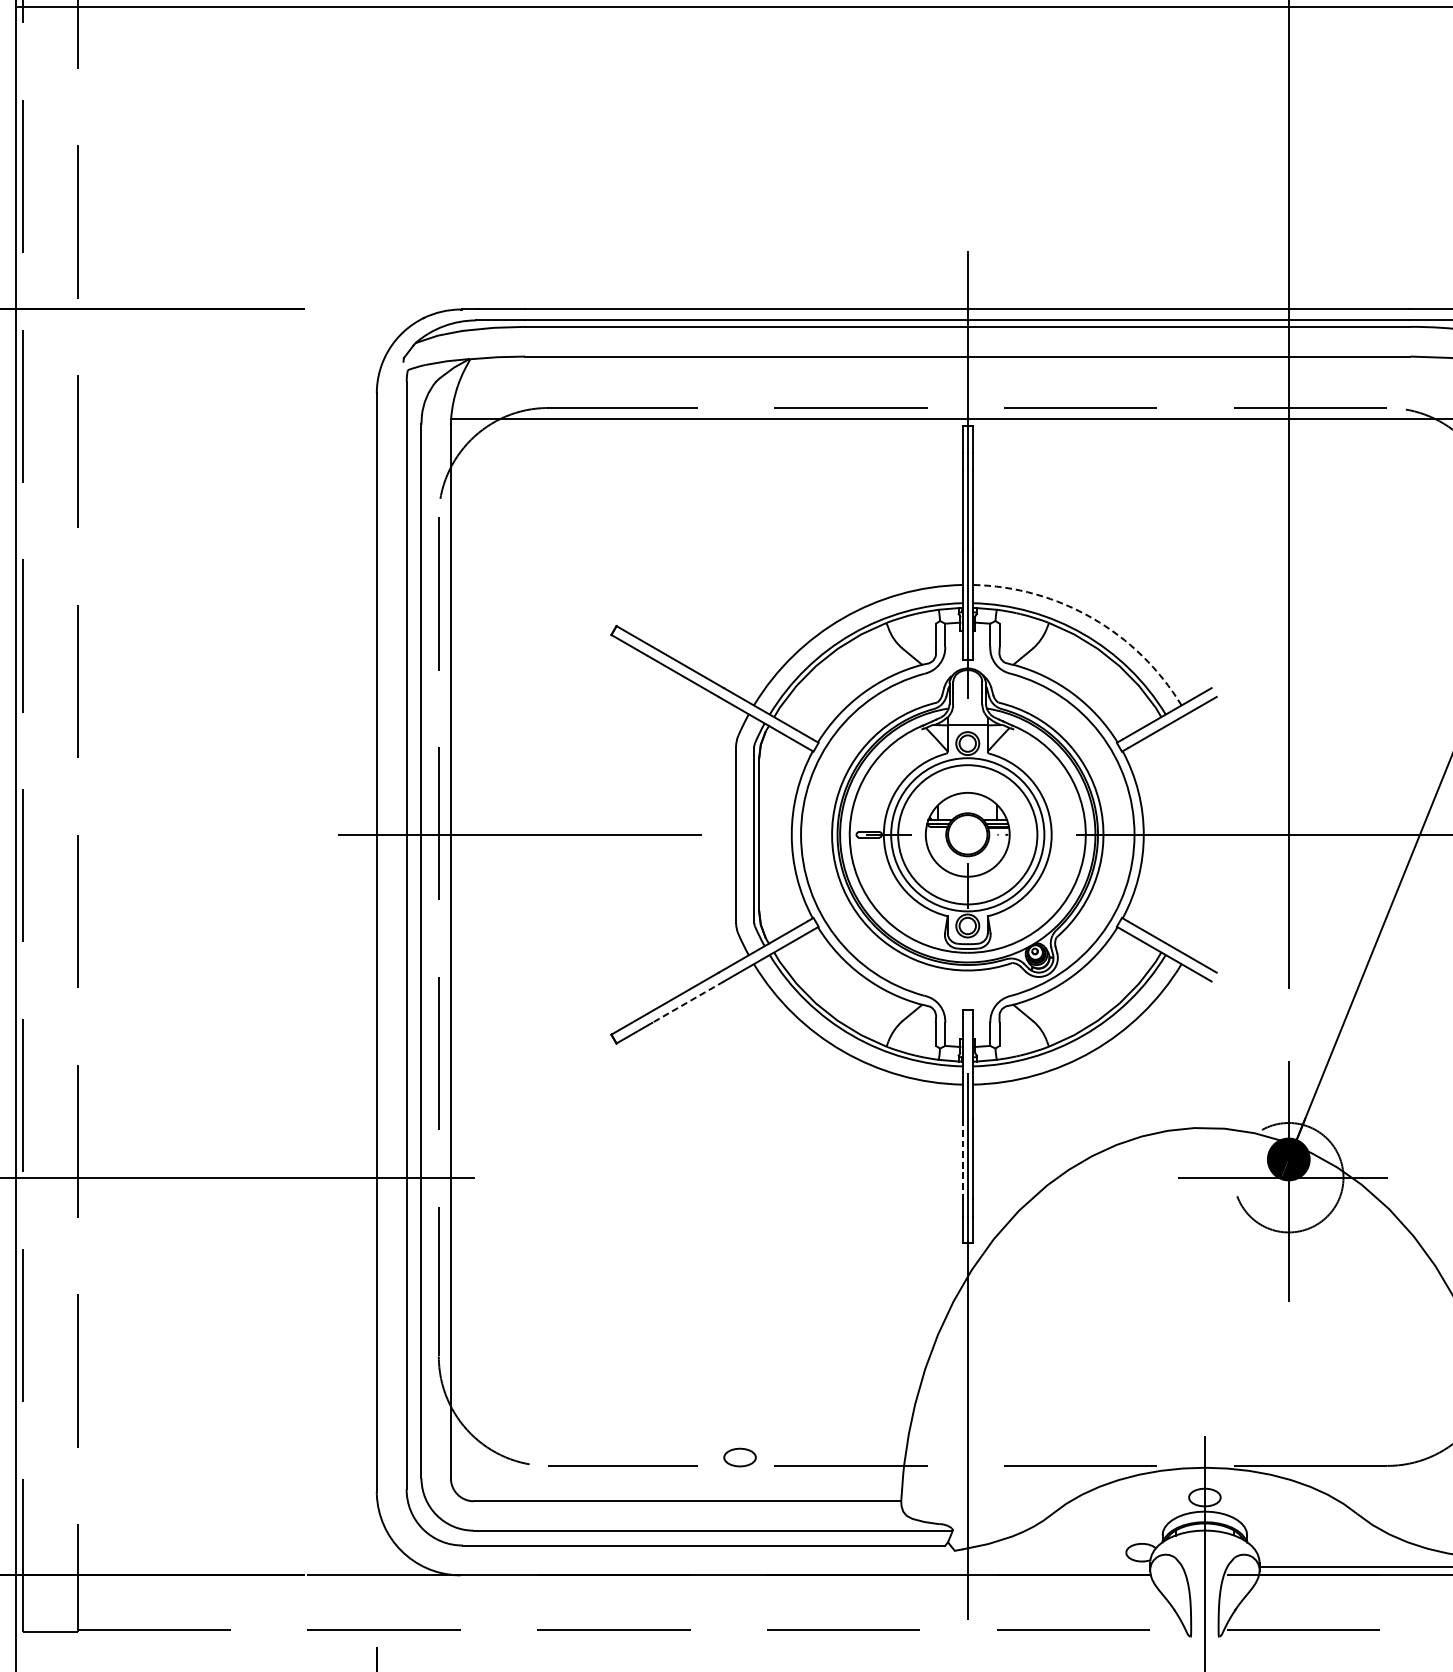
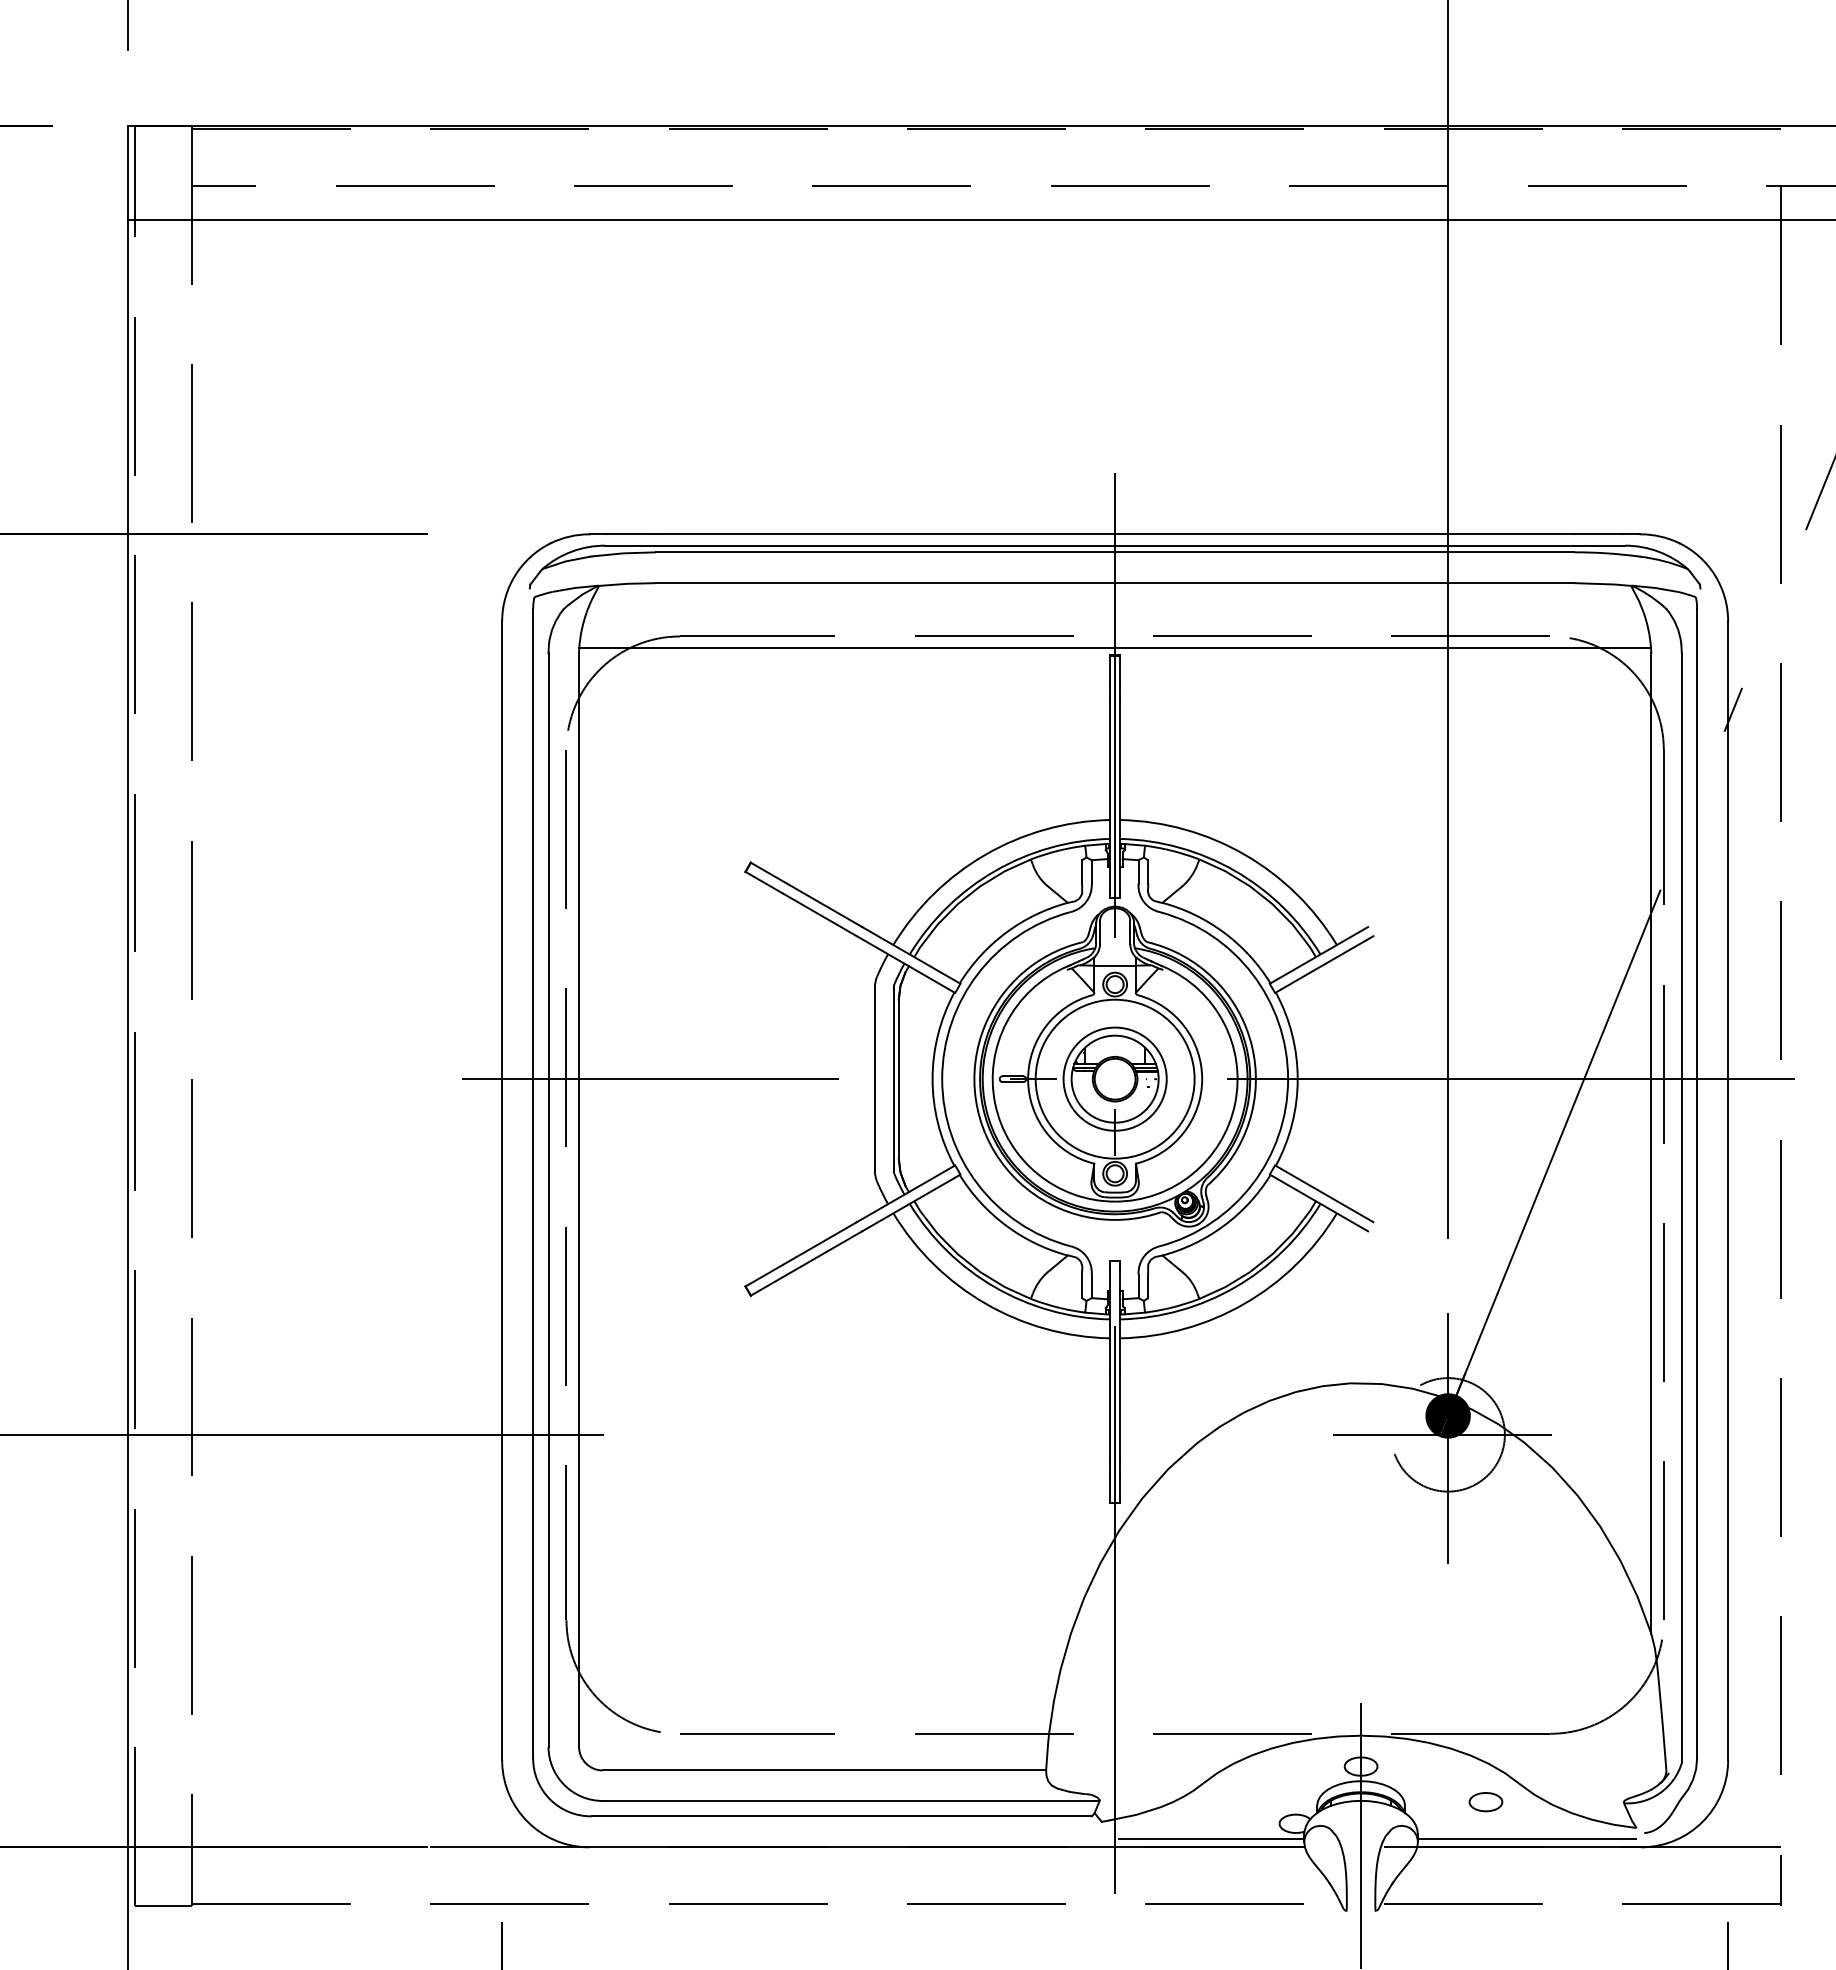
arc: (1092, 618) -> (1244, 854), dashed -> solid
circle: (967, 834) -> (1114, 1078), size x0.71
line: (688, 1001) -> (825, 1252), dashed -> solid
line: (962, 1159) -> (1109, 1415), dashed -> solid
part: (739, 1457) -> (1485, 1802), moved
line: (1060, 1566) -> (1211, 1838), added

